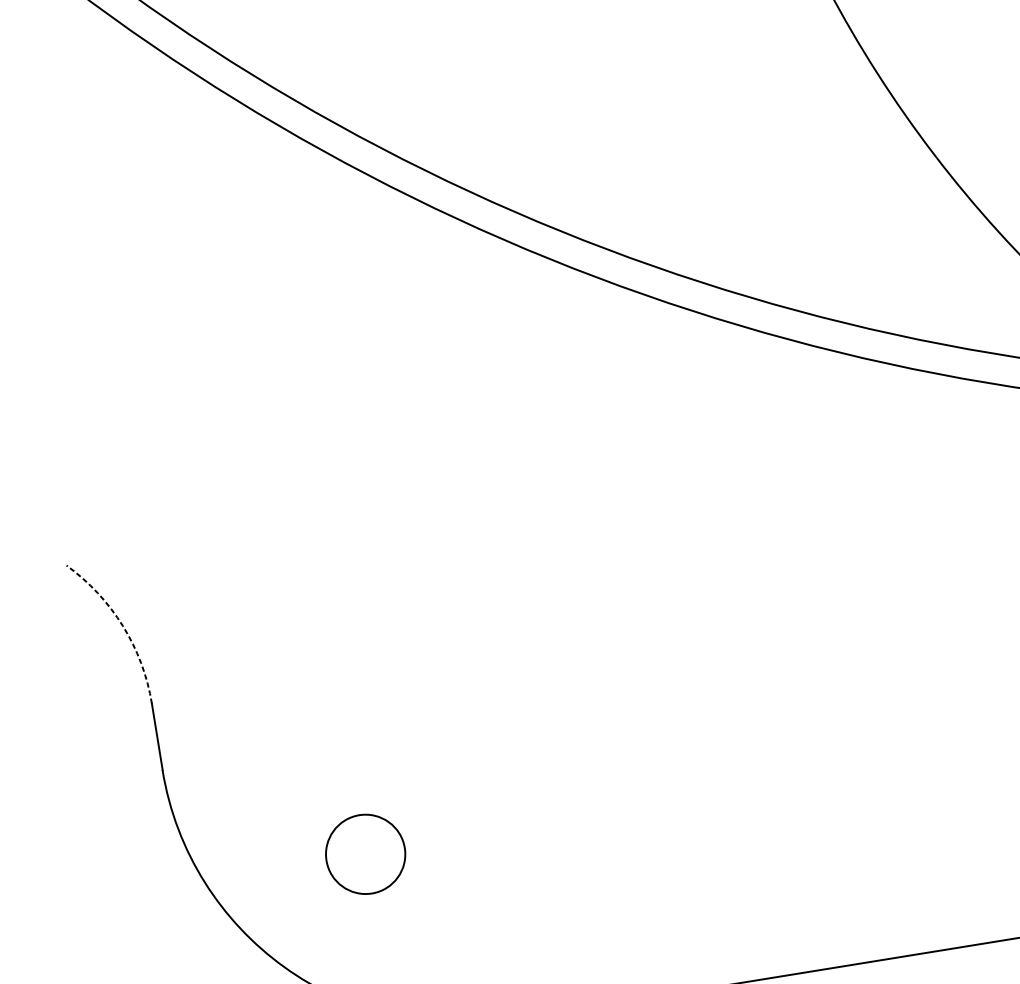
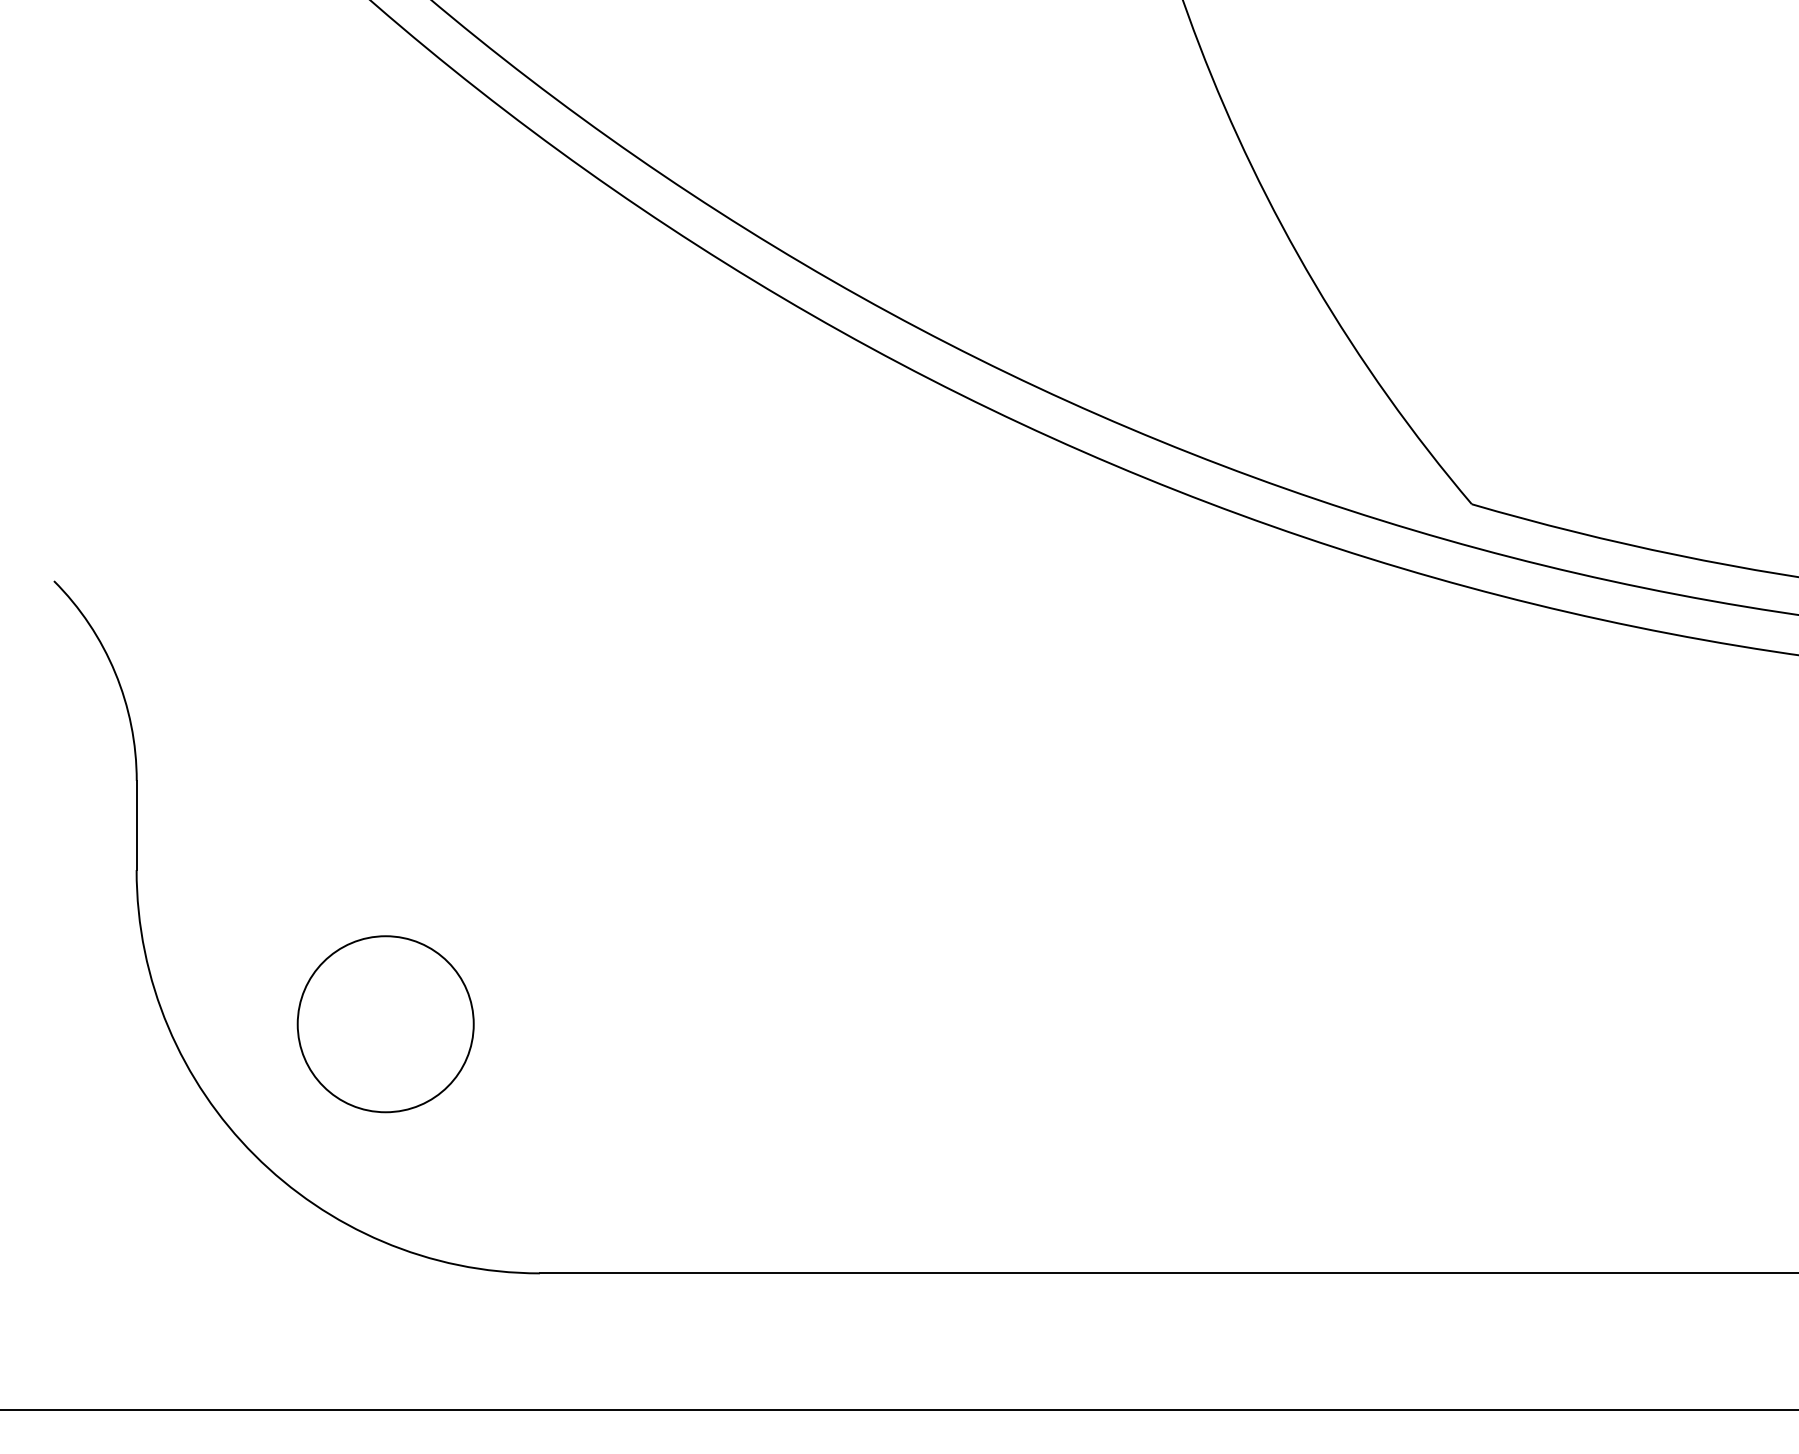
arc: (123, 625) -> (115, 672), dashed -> solid
circle: (365, 854) -> (385, 1024), size x1.67

